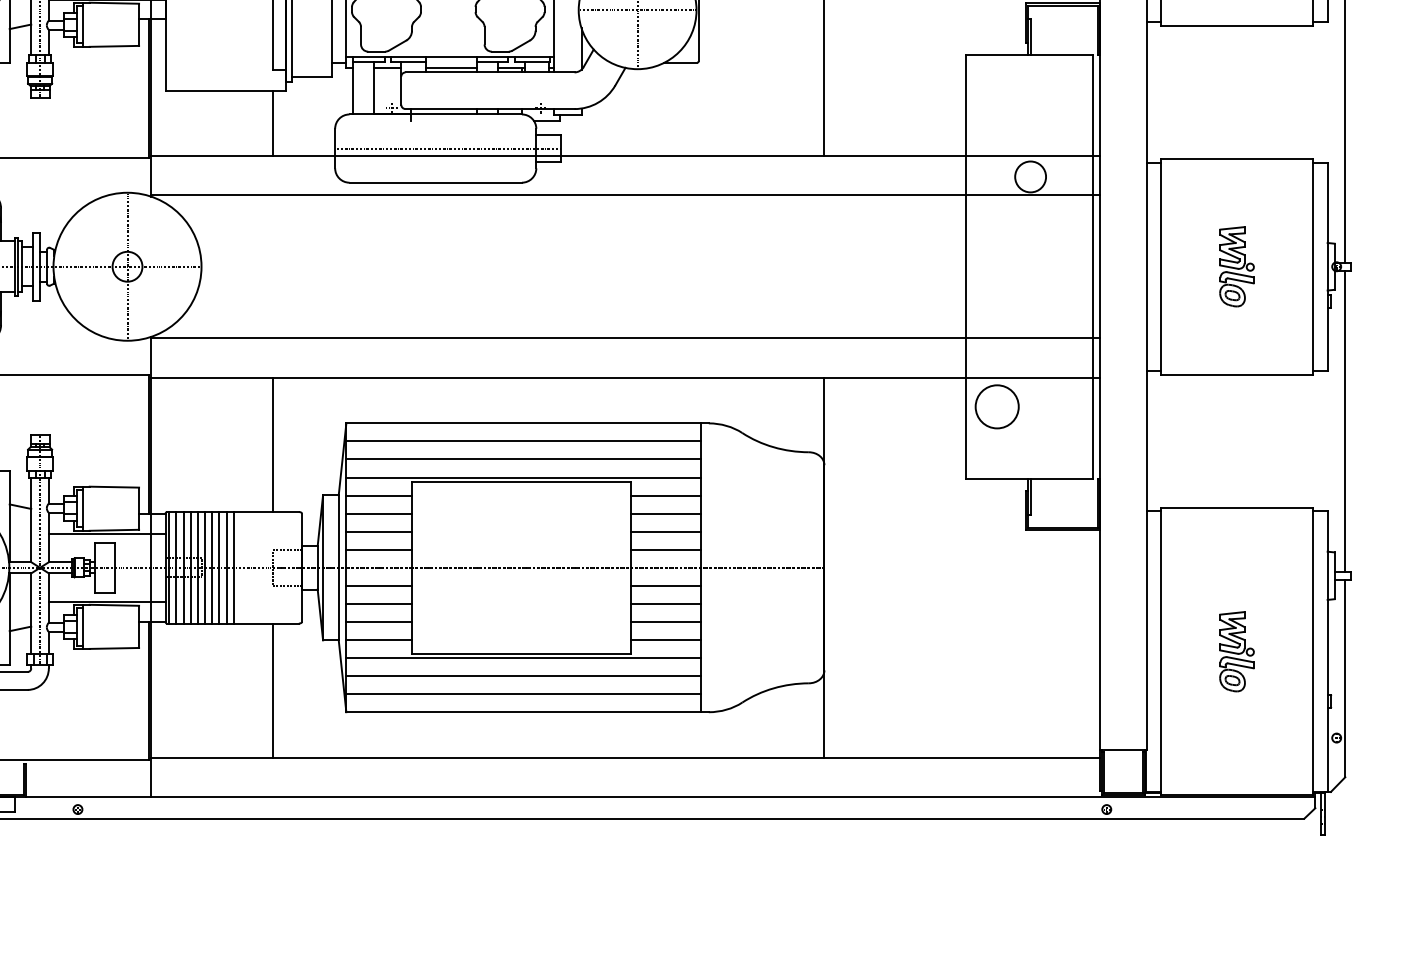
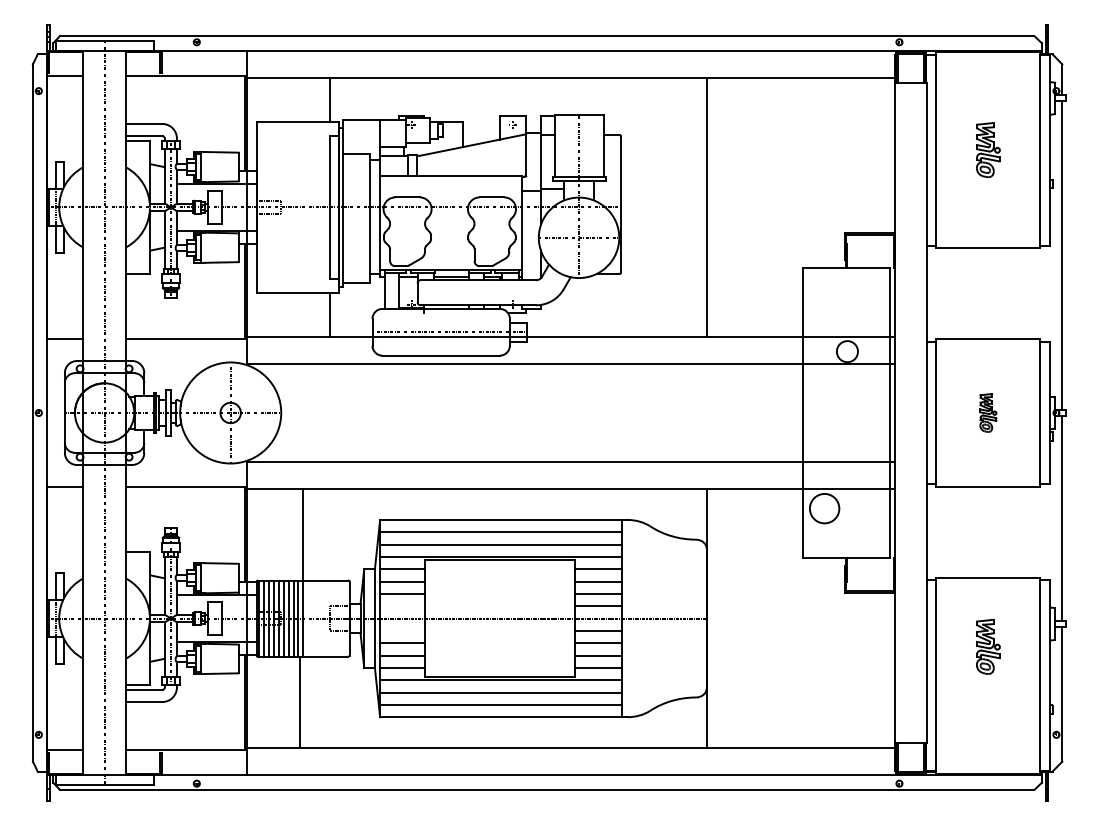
part: (1237, 266) -> (988, 412), size x0.7
line: (273, 444) -> (303, 534), moved
line: (379, 550) -> (402, 606), removed
line: (379, 585) -> (402, 630), removed
part: (1237, 651) -> (988, 646), moved
line: (273, 690) -> (300, 702), moved

